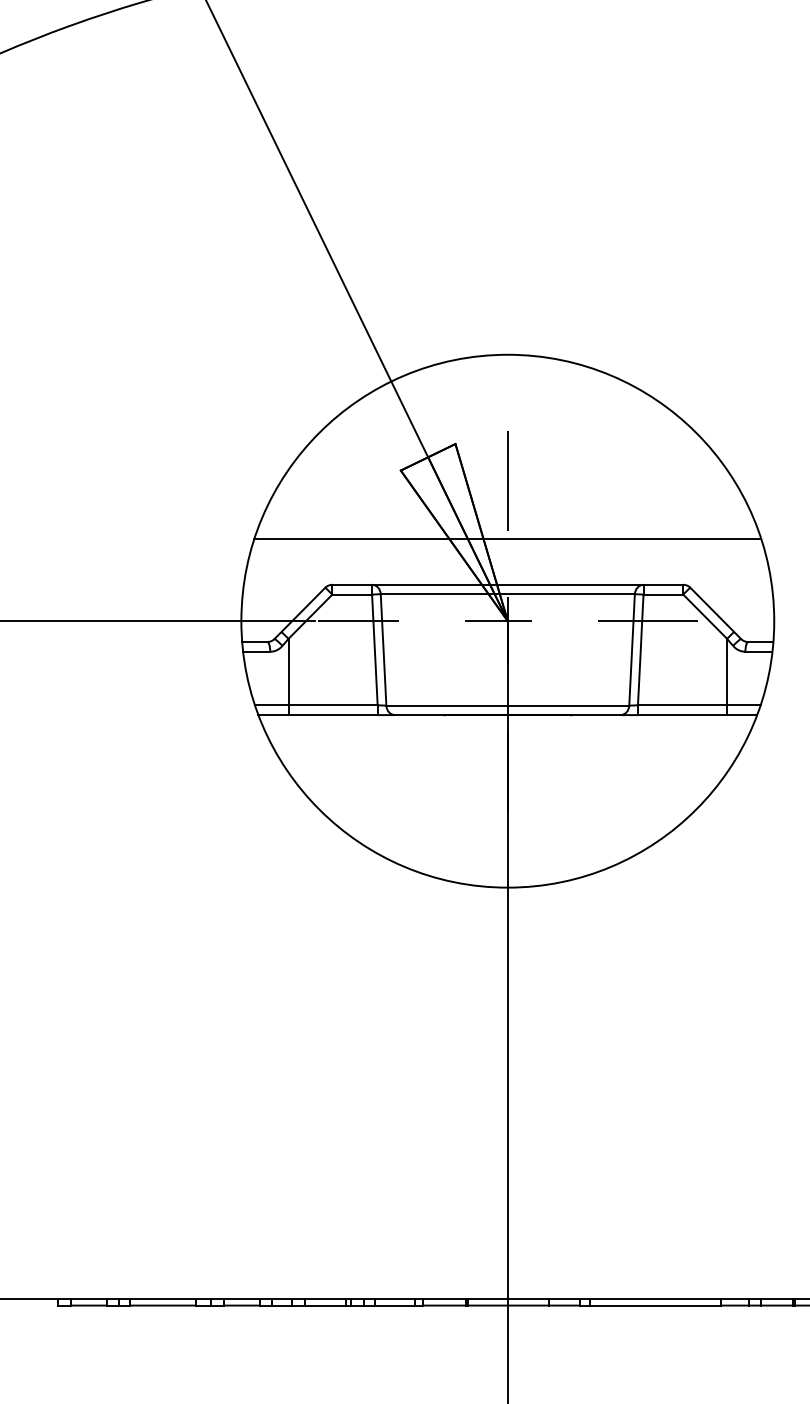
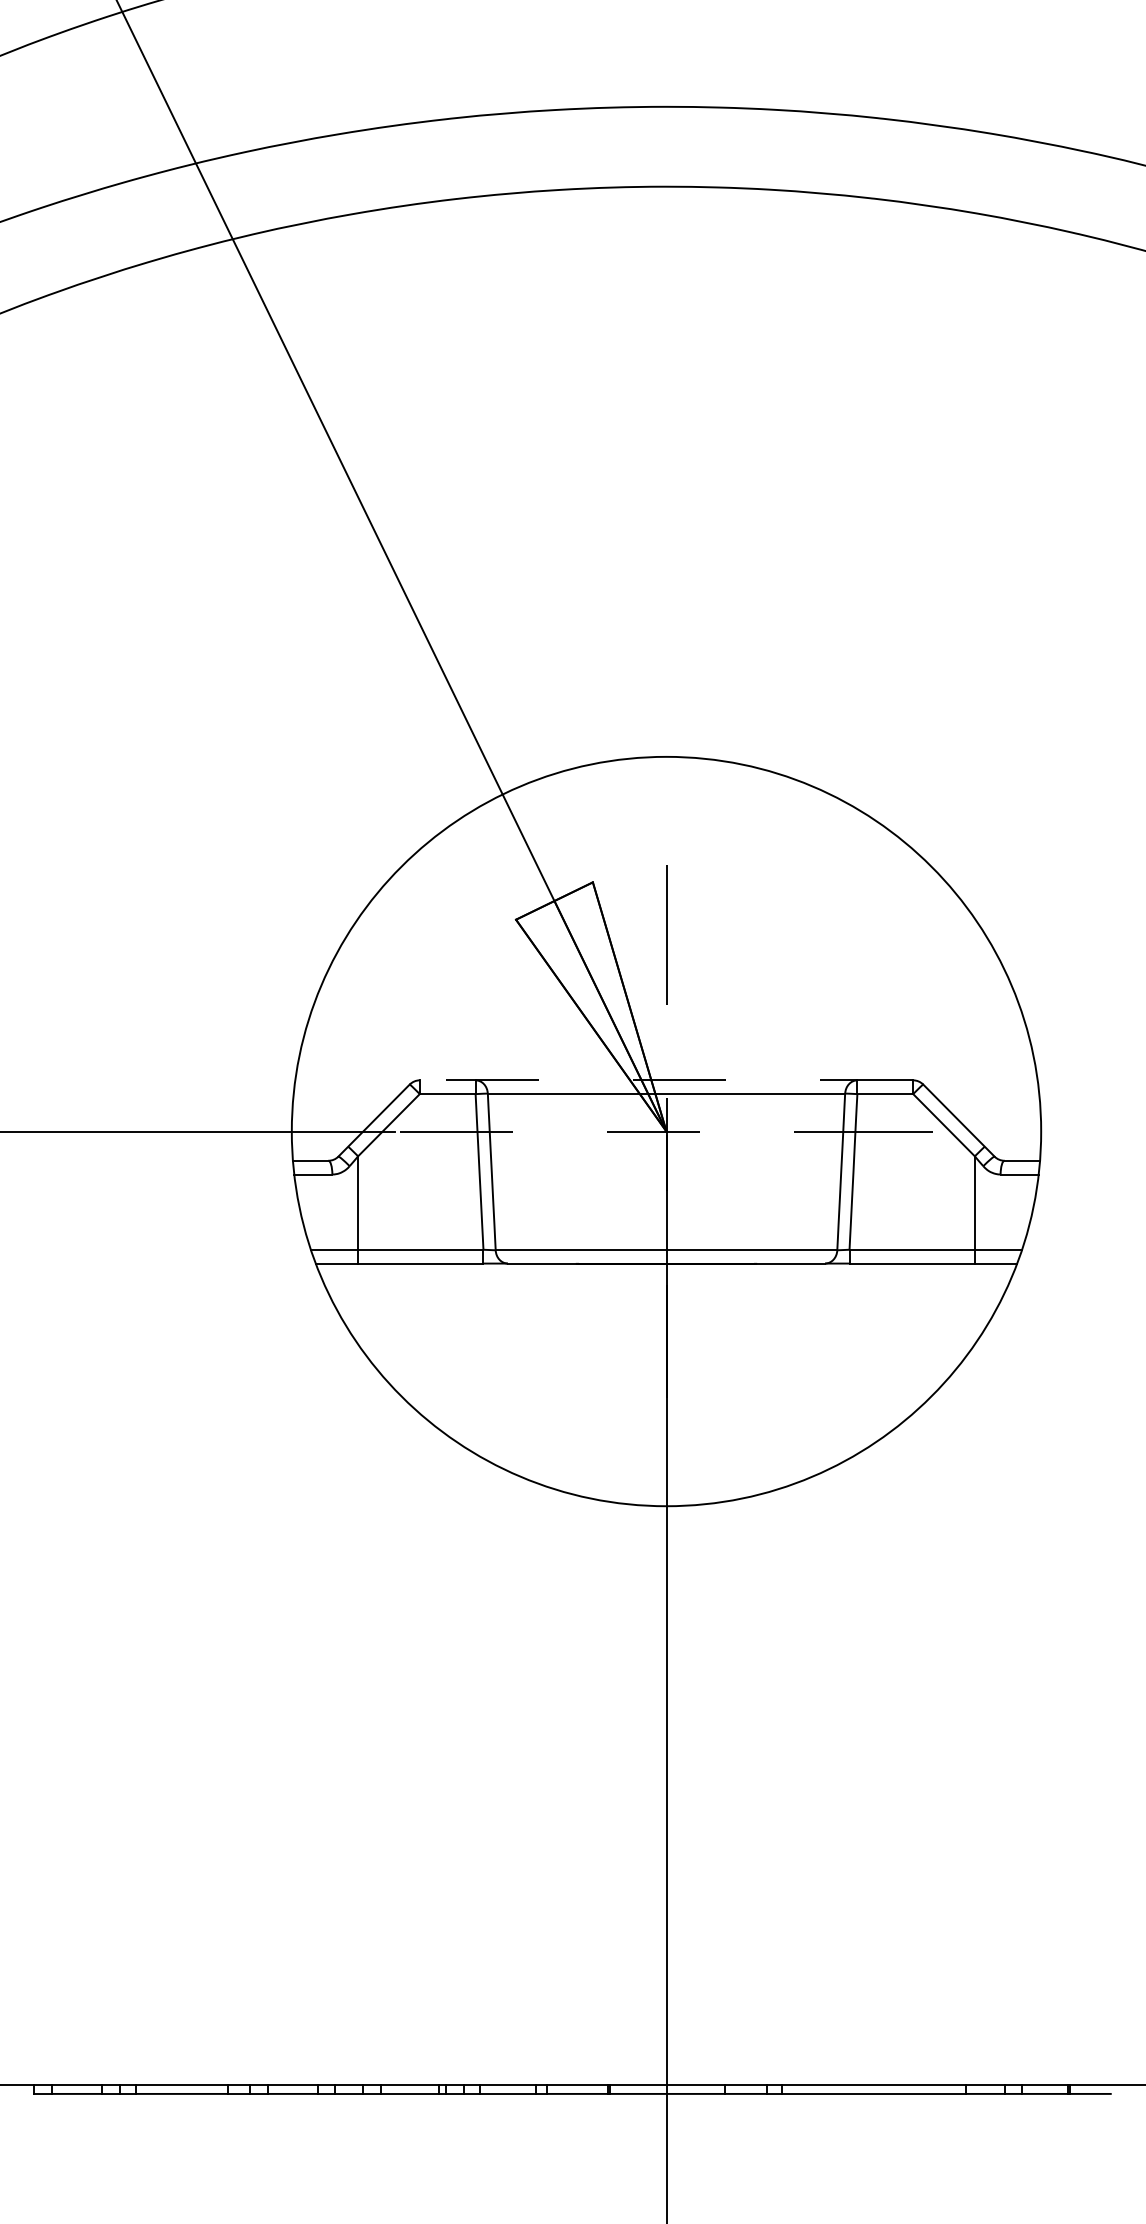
line: (507, 538) -> (666, 1015), removed
line: (507, 584) -> (666, 1080), solid -> dashed

